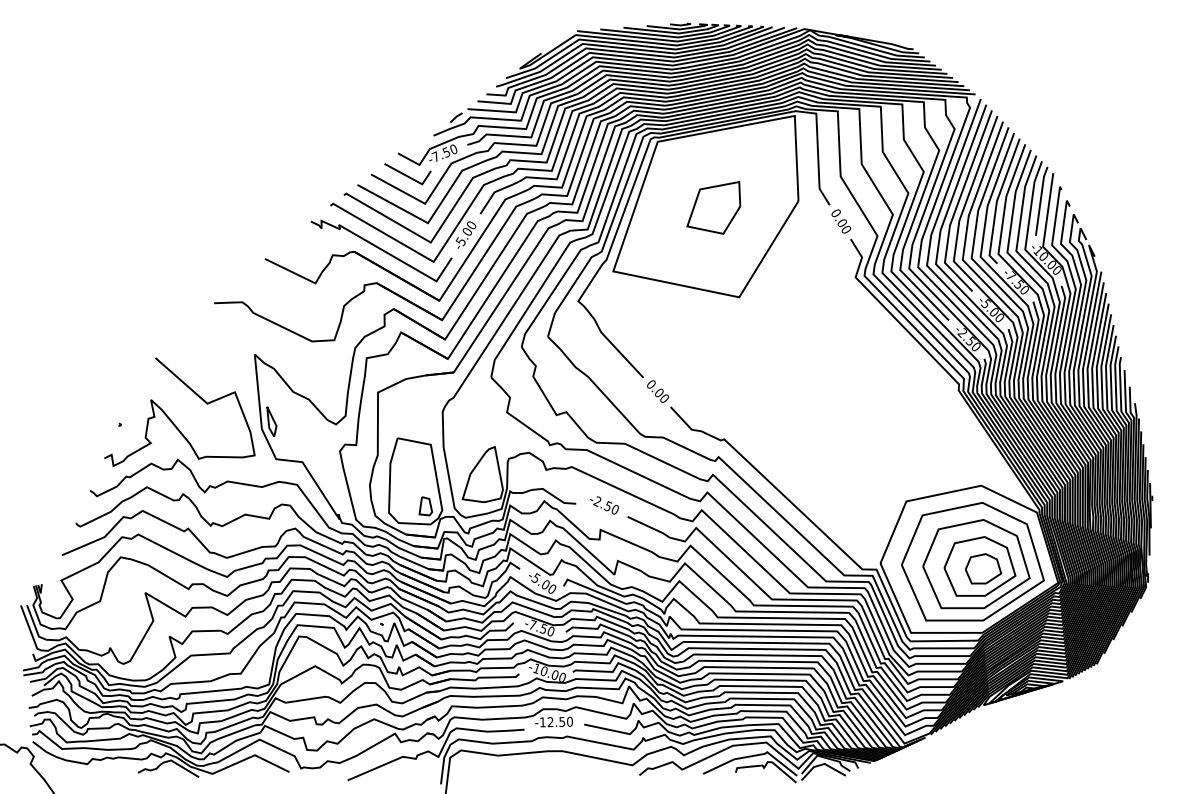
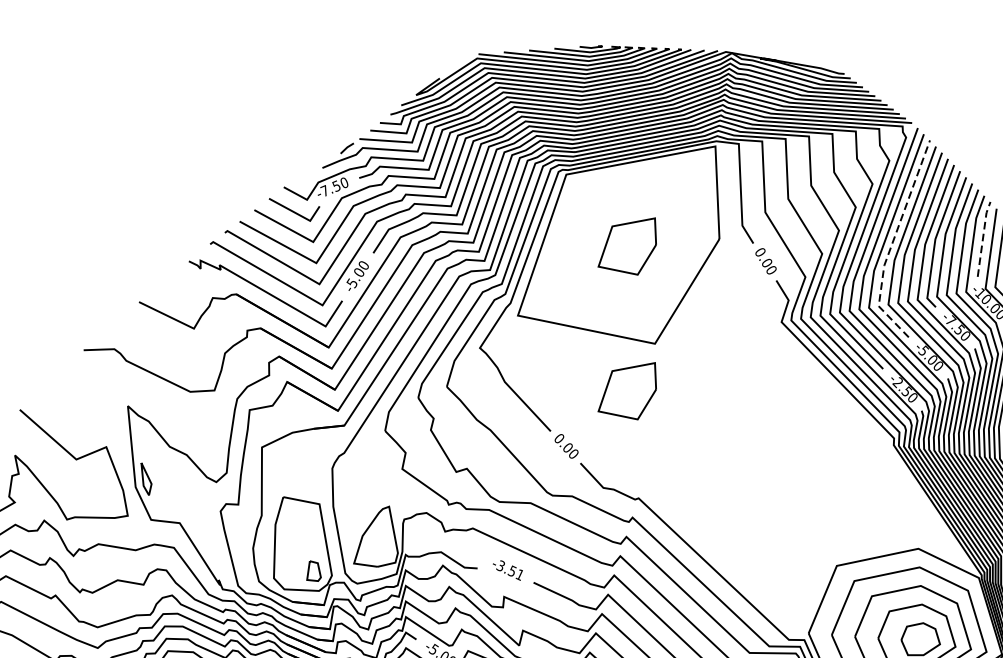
line: (1040, 200) -> (982, 238), solid -> dashed
line: (957, 204) -> (892, 242), solid -> dashed
part: (713, 340) -> (626, 390), added
text: (605, 505) -> (509, 570), -2.50 -> -3.51

